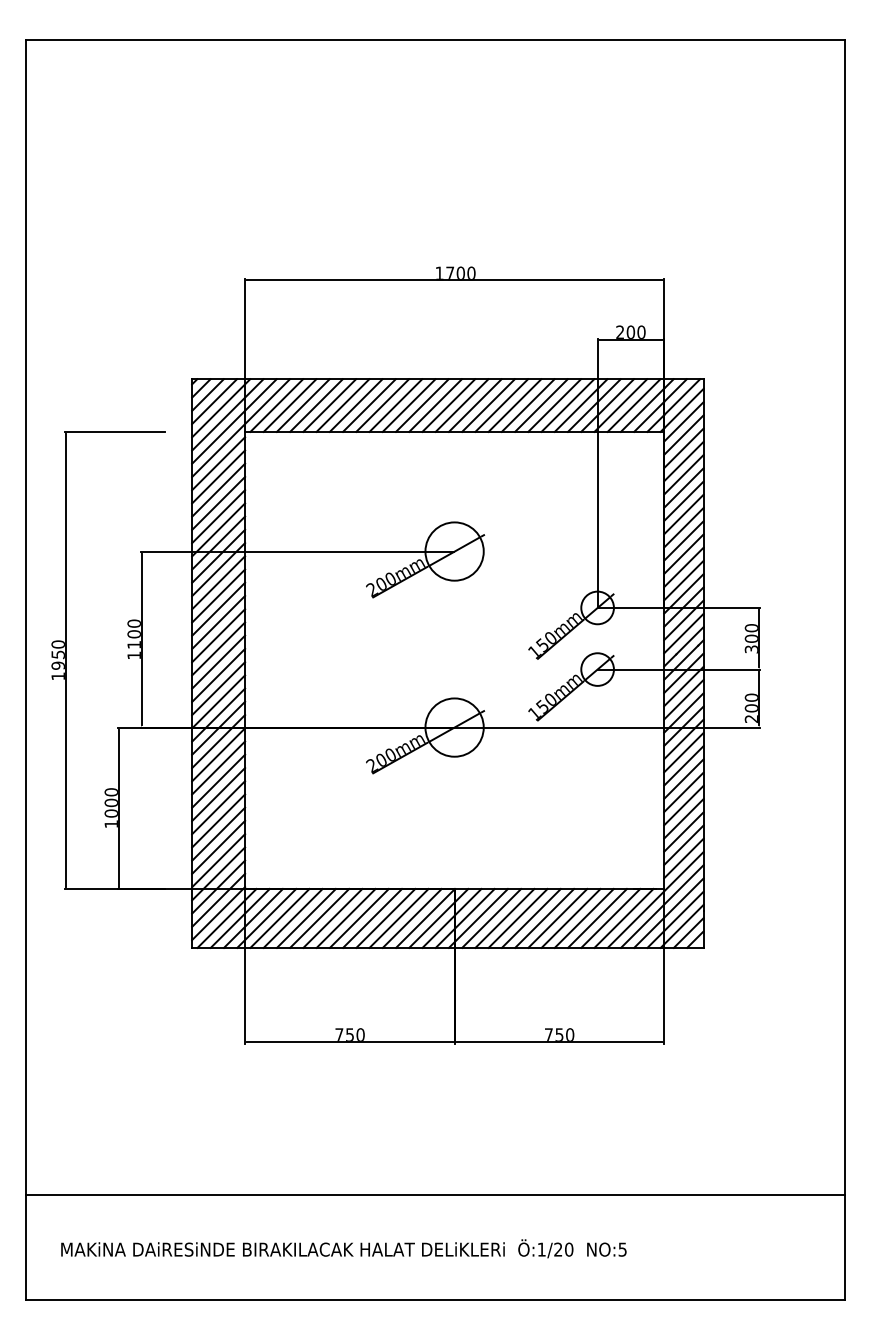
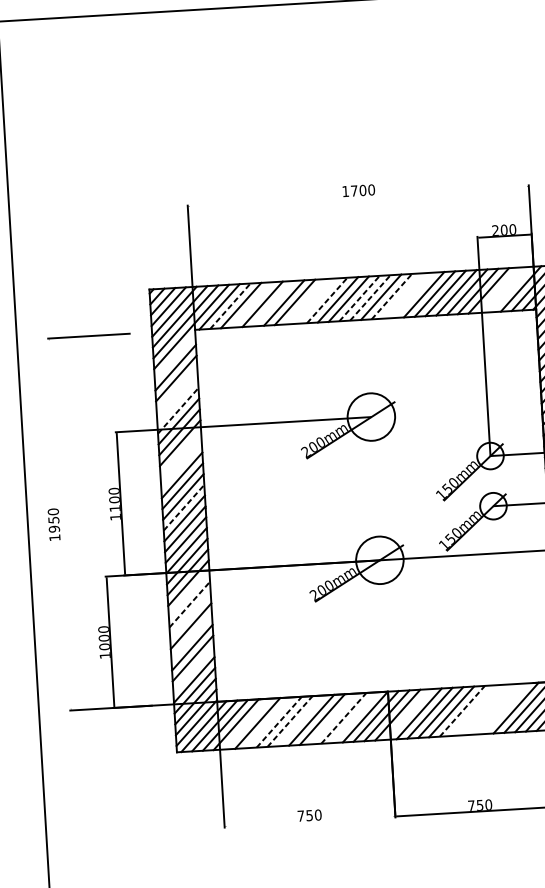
line: (454, 280) -> (358, 196), removed
line: (290, 405) -> (230, 306), solid -> dashed
line: (316, 405) -> (251, 304), removed
line: (342, 405) -> (273, 303), removed
line: (382, 405) -> (305, 301), removed
line: (395, 405) -> (316, 301), removed
line: (409, 405) -> (327, 300), solid -> dashed
line: (449, 405) -> (360, 298), solid -> dashed
line: (462, 405) -> (370, 297), solid -> dashed
line: (488, 405) -> (391, 296), solid -> dashed
line: (501, 405) -> (402, 295), removed
line: (514, 405) -> (413, 295), removed
line: (620, 405) -> (499, 290), removed
line: (633, 405) -> (509, 289), removed
line: (218, 463) -> (174, 356), removed
line: (218, 502) -> (176, 388), removed
line: (218, 516) -> (177, 399), removed
line: (218, 529) -> (178, 410), solid -> dashed
line: (218, 582) -> (180, 453), removed
line: (218, 595) -> (181, 464), removed
line: (218, 648) -> (183, 507), solid -> dashed
line: (65, 660) -> (59, 524), removed
line: (218, 754) -> (189, 593), removed
line: (218, 767) -> (189, 604), solid -> dashed
line: (218, 780) -> (190, 614), removed
line: (218, 807) -> (191, 636), removed
line: (218, 846) -> (193, 668), removed
line: (279, 918) -> (246, 724), removed
line: (305, 918) -> (267, 722), removed
line: (319, 918) -> (279, 722), solid -> dashed
line: (332, 918) -> (289, 721), solid -> dashed
line: (345, 918) -> (300, 720), removed
line: (385, 918) -> (332, 719), removed
line: (399, 918) -> (344, 718), solid -> dashed
line: (411, 918) -> (354, 717), removed
line: (477, 918) -> (407, 714), removed
line: (544, 918) -> (462, 711), solid -> dashed
line: (557, 918) -> (472, 710), removed
line: (570, 918) -> (483, 710), removed
line: (583, 918) -> (493, 709), removed
line: (597, 918) -> (505, 708), removed
line: (349, 1042) -> (309, 821), removed

